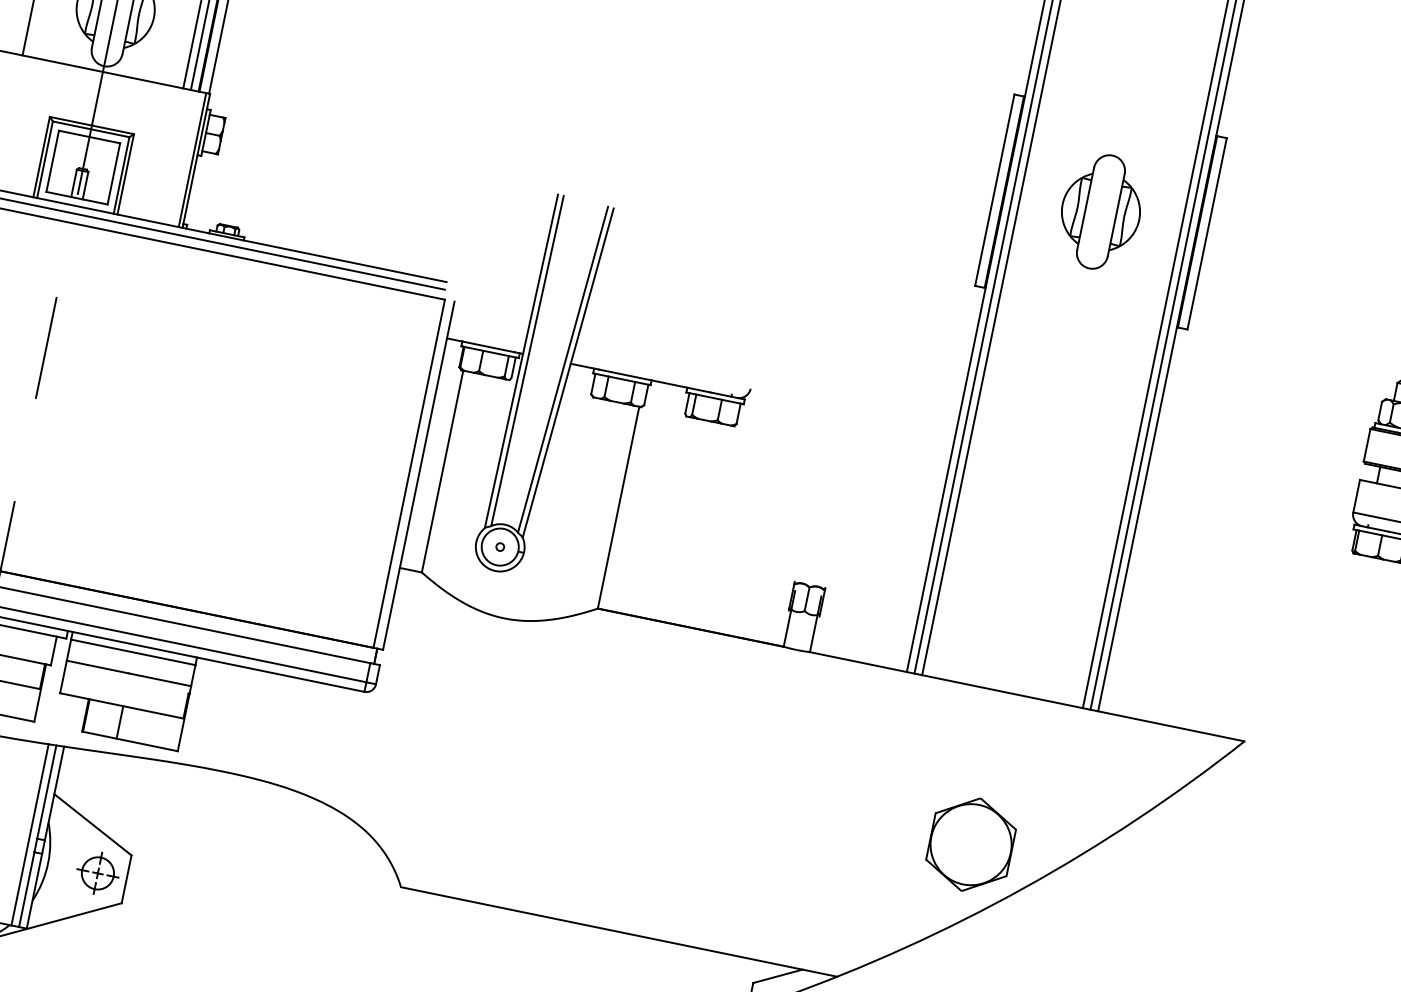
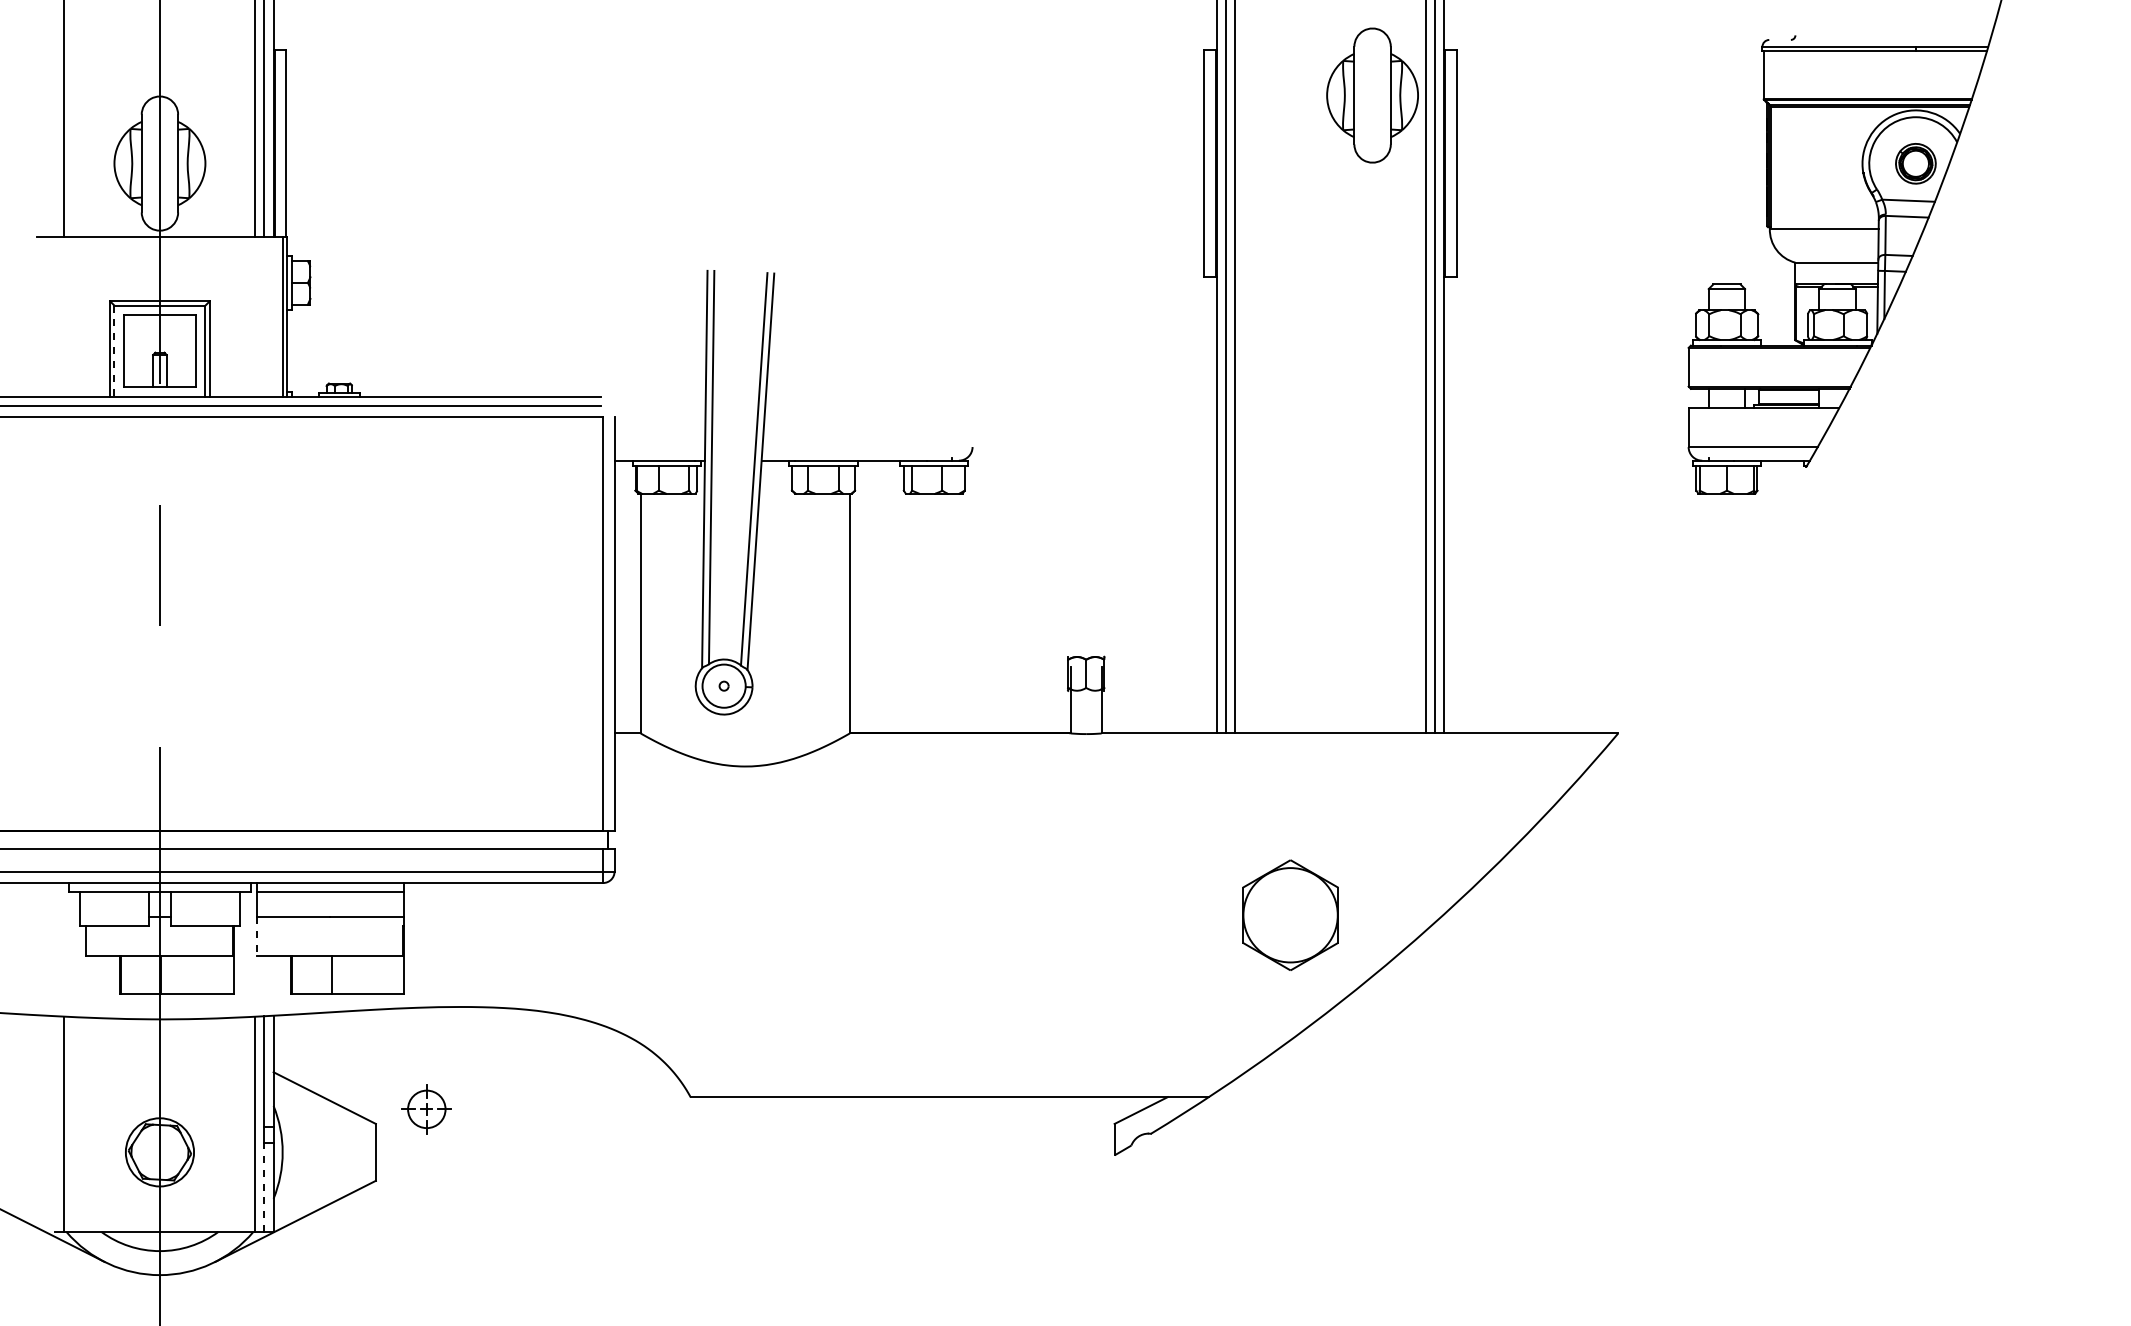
line: (44, 160) -> (114, 351), solid -> dashed
part: (1100, 211) -> (1372, 95), moved
line: (63, 676) -> (256, 936), solid -> dashed
part: (971, 844) -> (1290, 914), moved
part: (97, 873) -> (426, 1109), moved
line: (26, 889) -> (264, 1187), solid -> dashed

